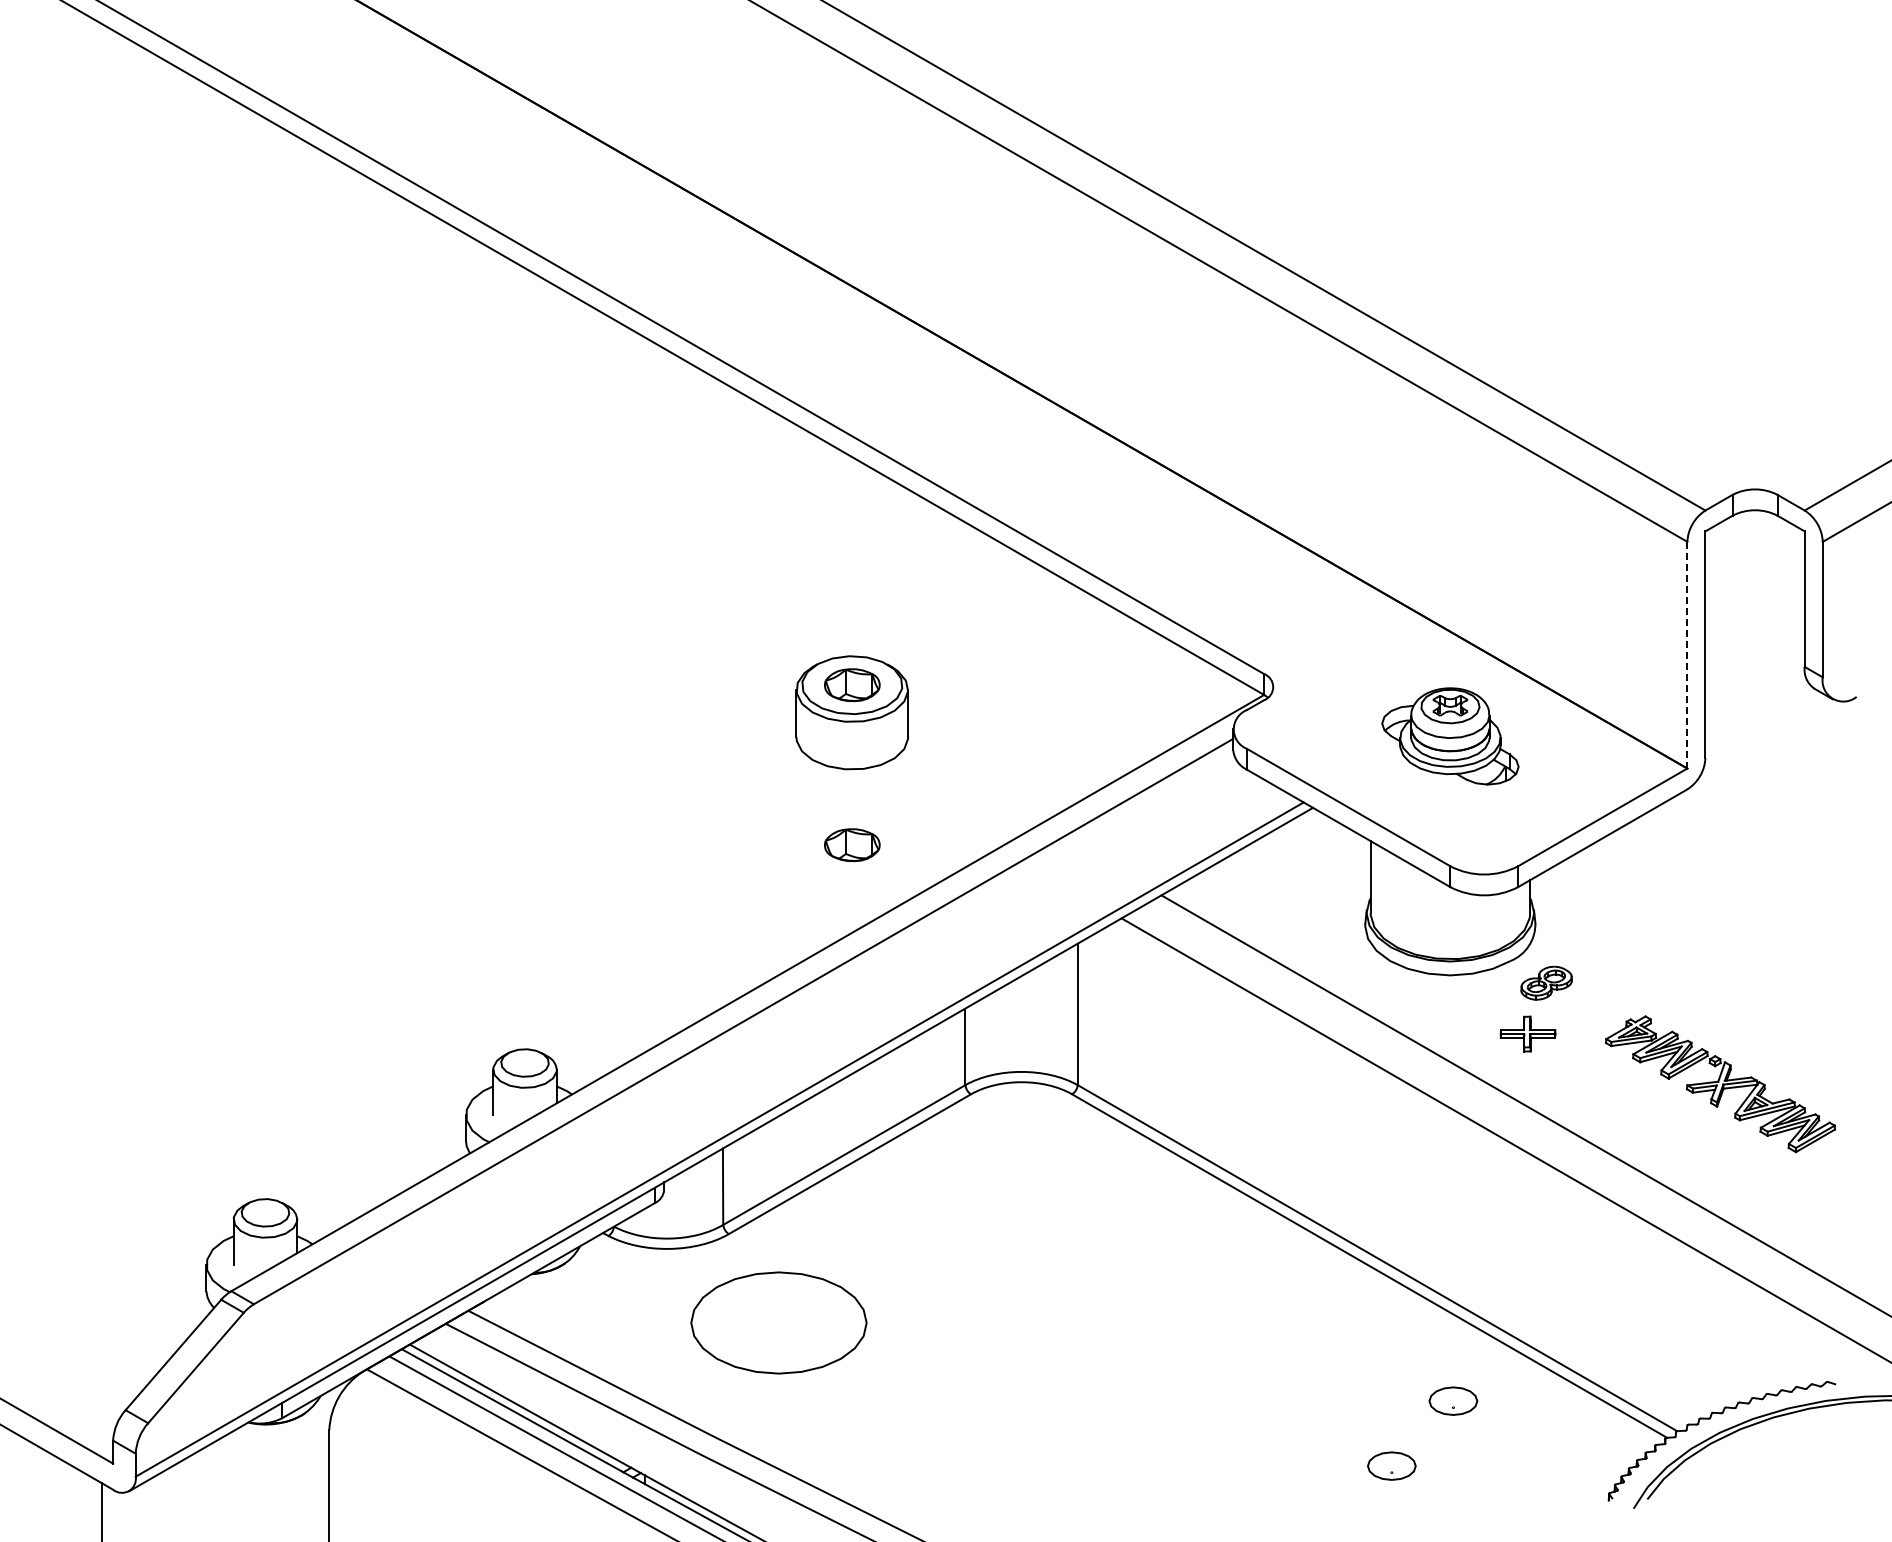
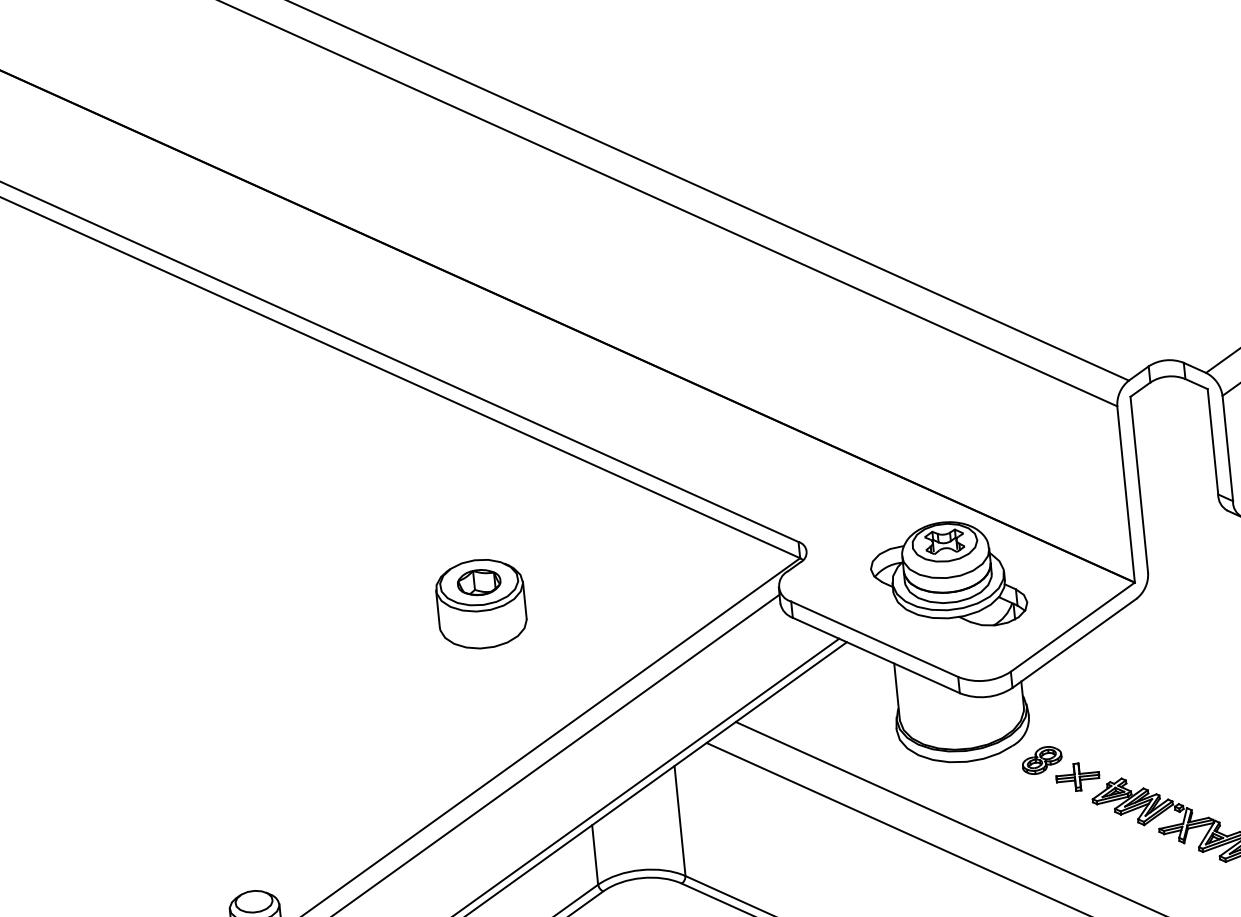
line: (1687, 655) -> (1126, 494), dashed -> solid
part: (1450, 736) -> (948, 576), size x1.43
part: (852, 844) -> (491, 706), removed
part: (1527, 1033) -> (1077, 776), moved

